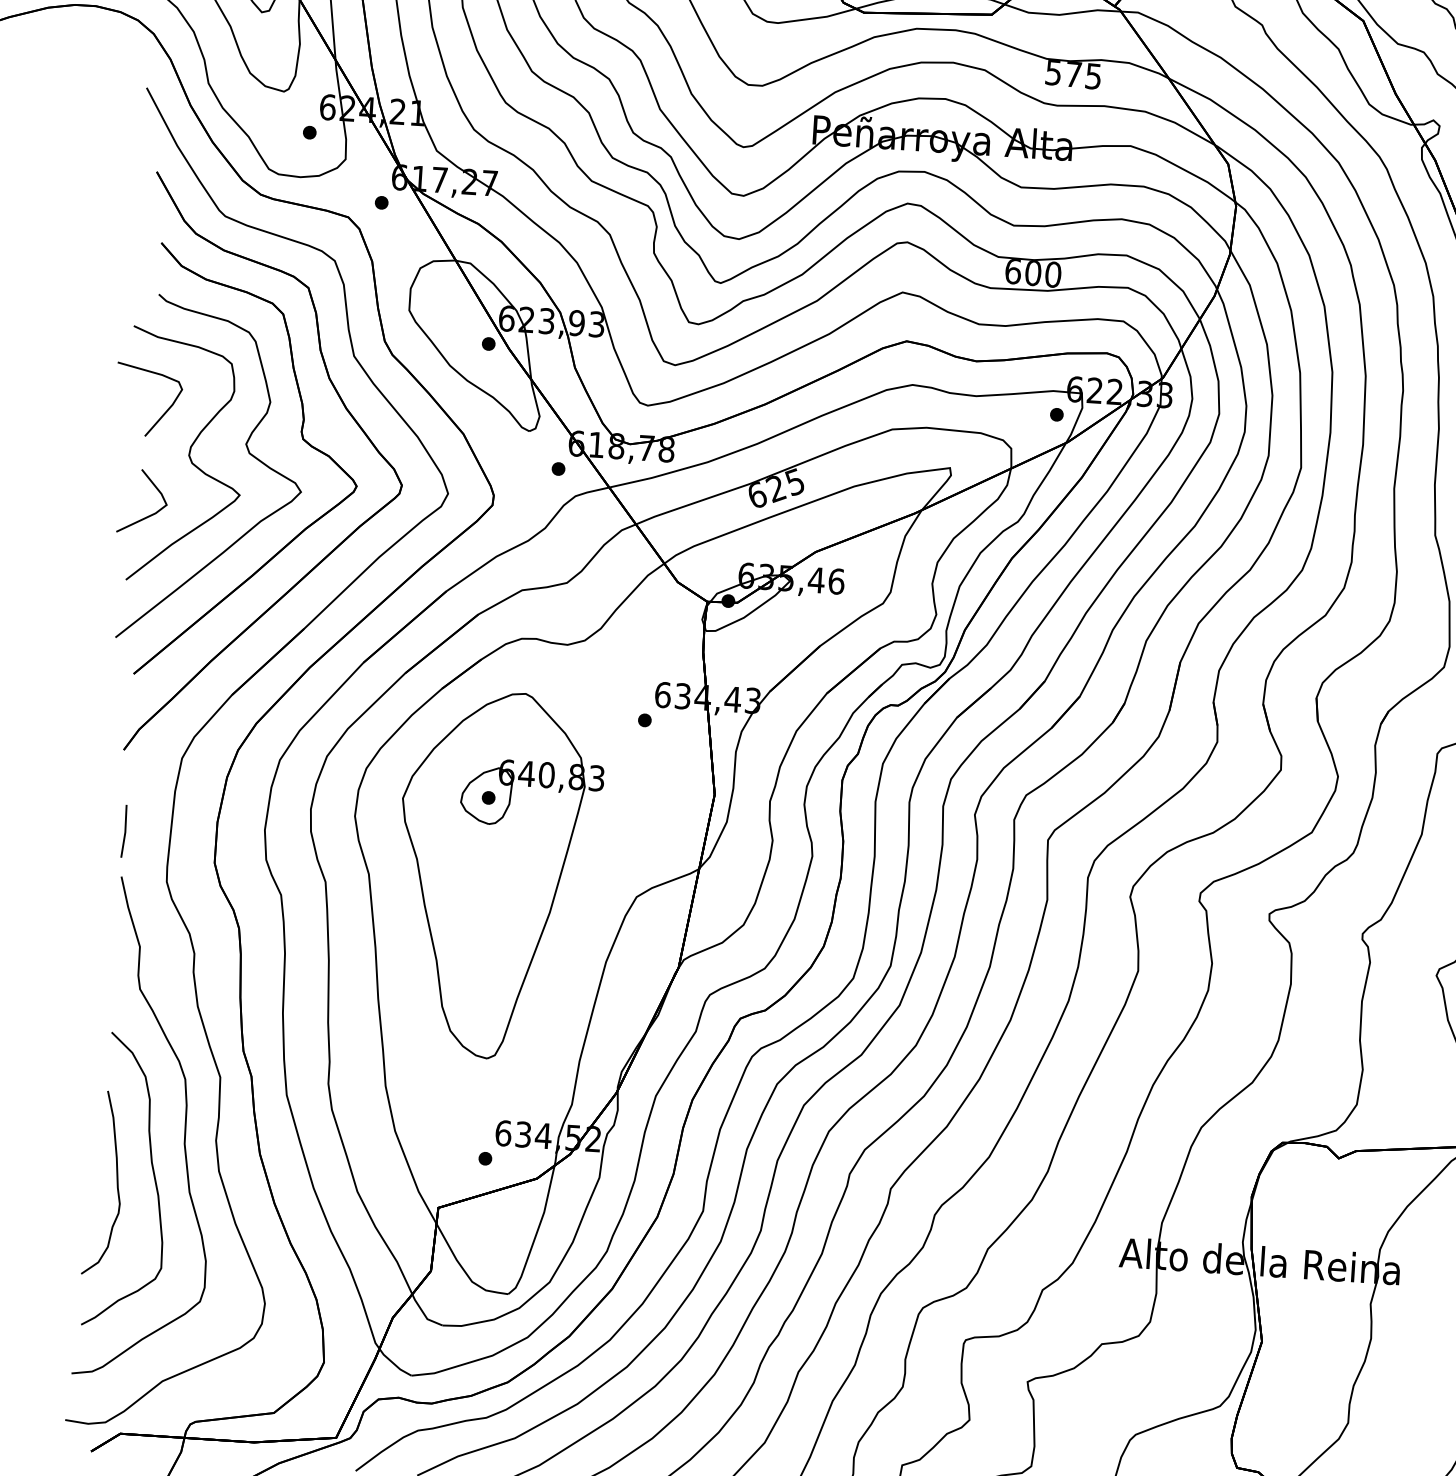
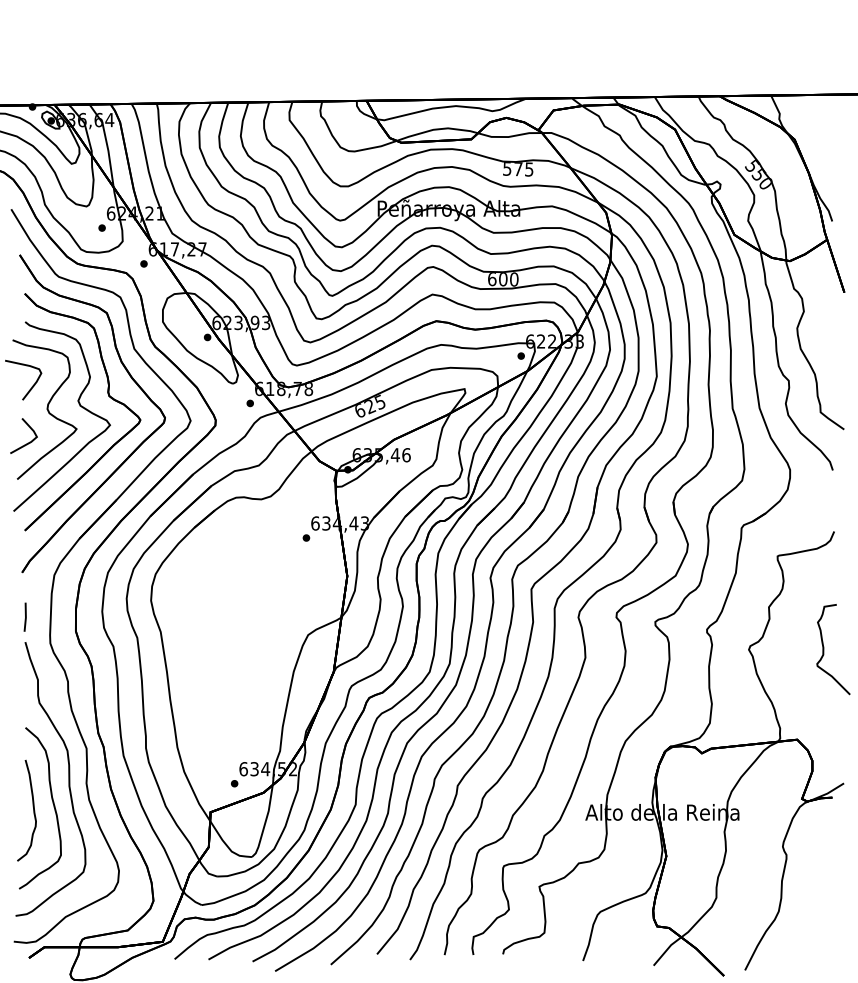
part: (496, 874) -> (230, 627), removed

